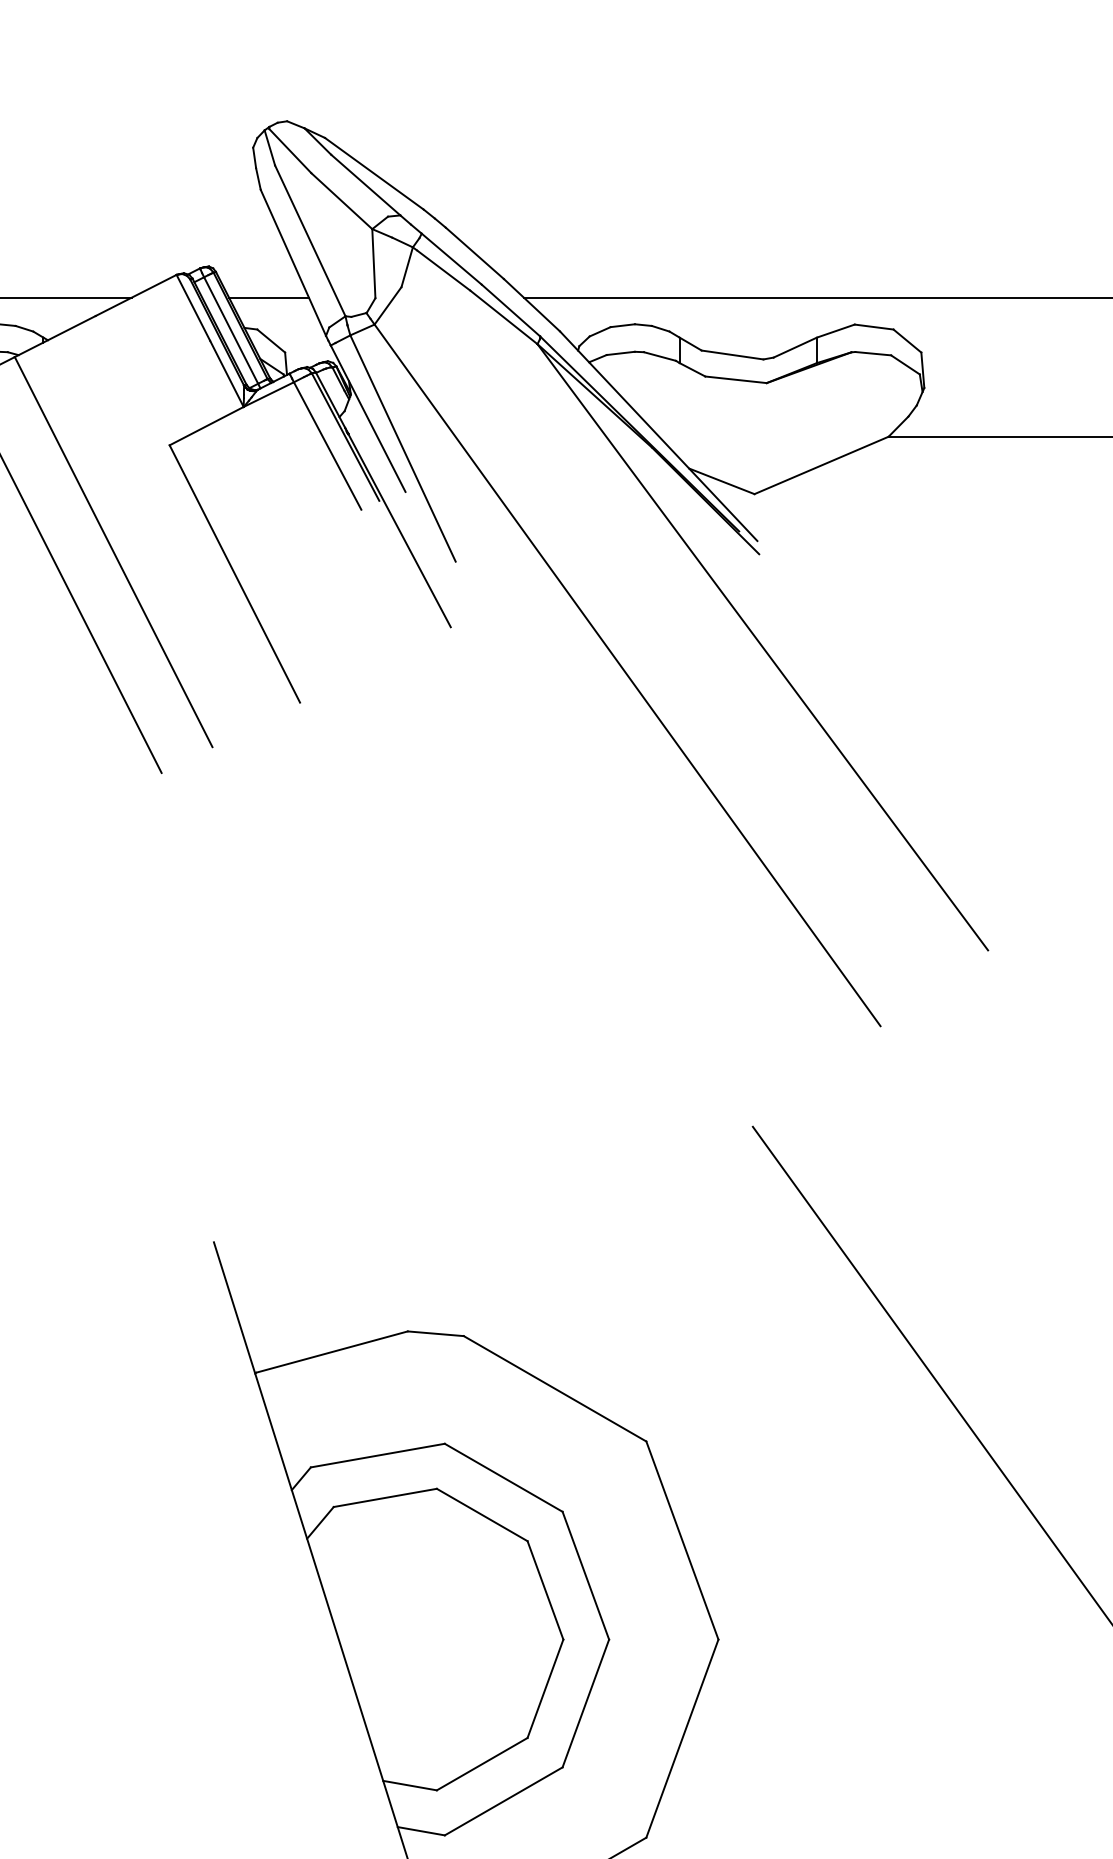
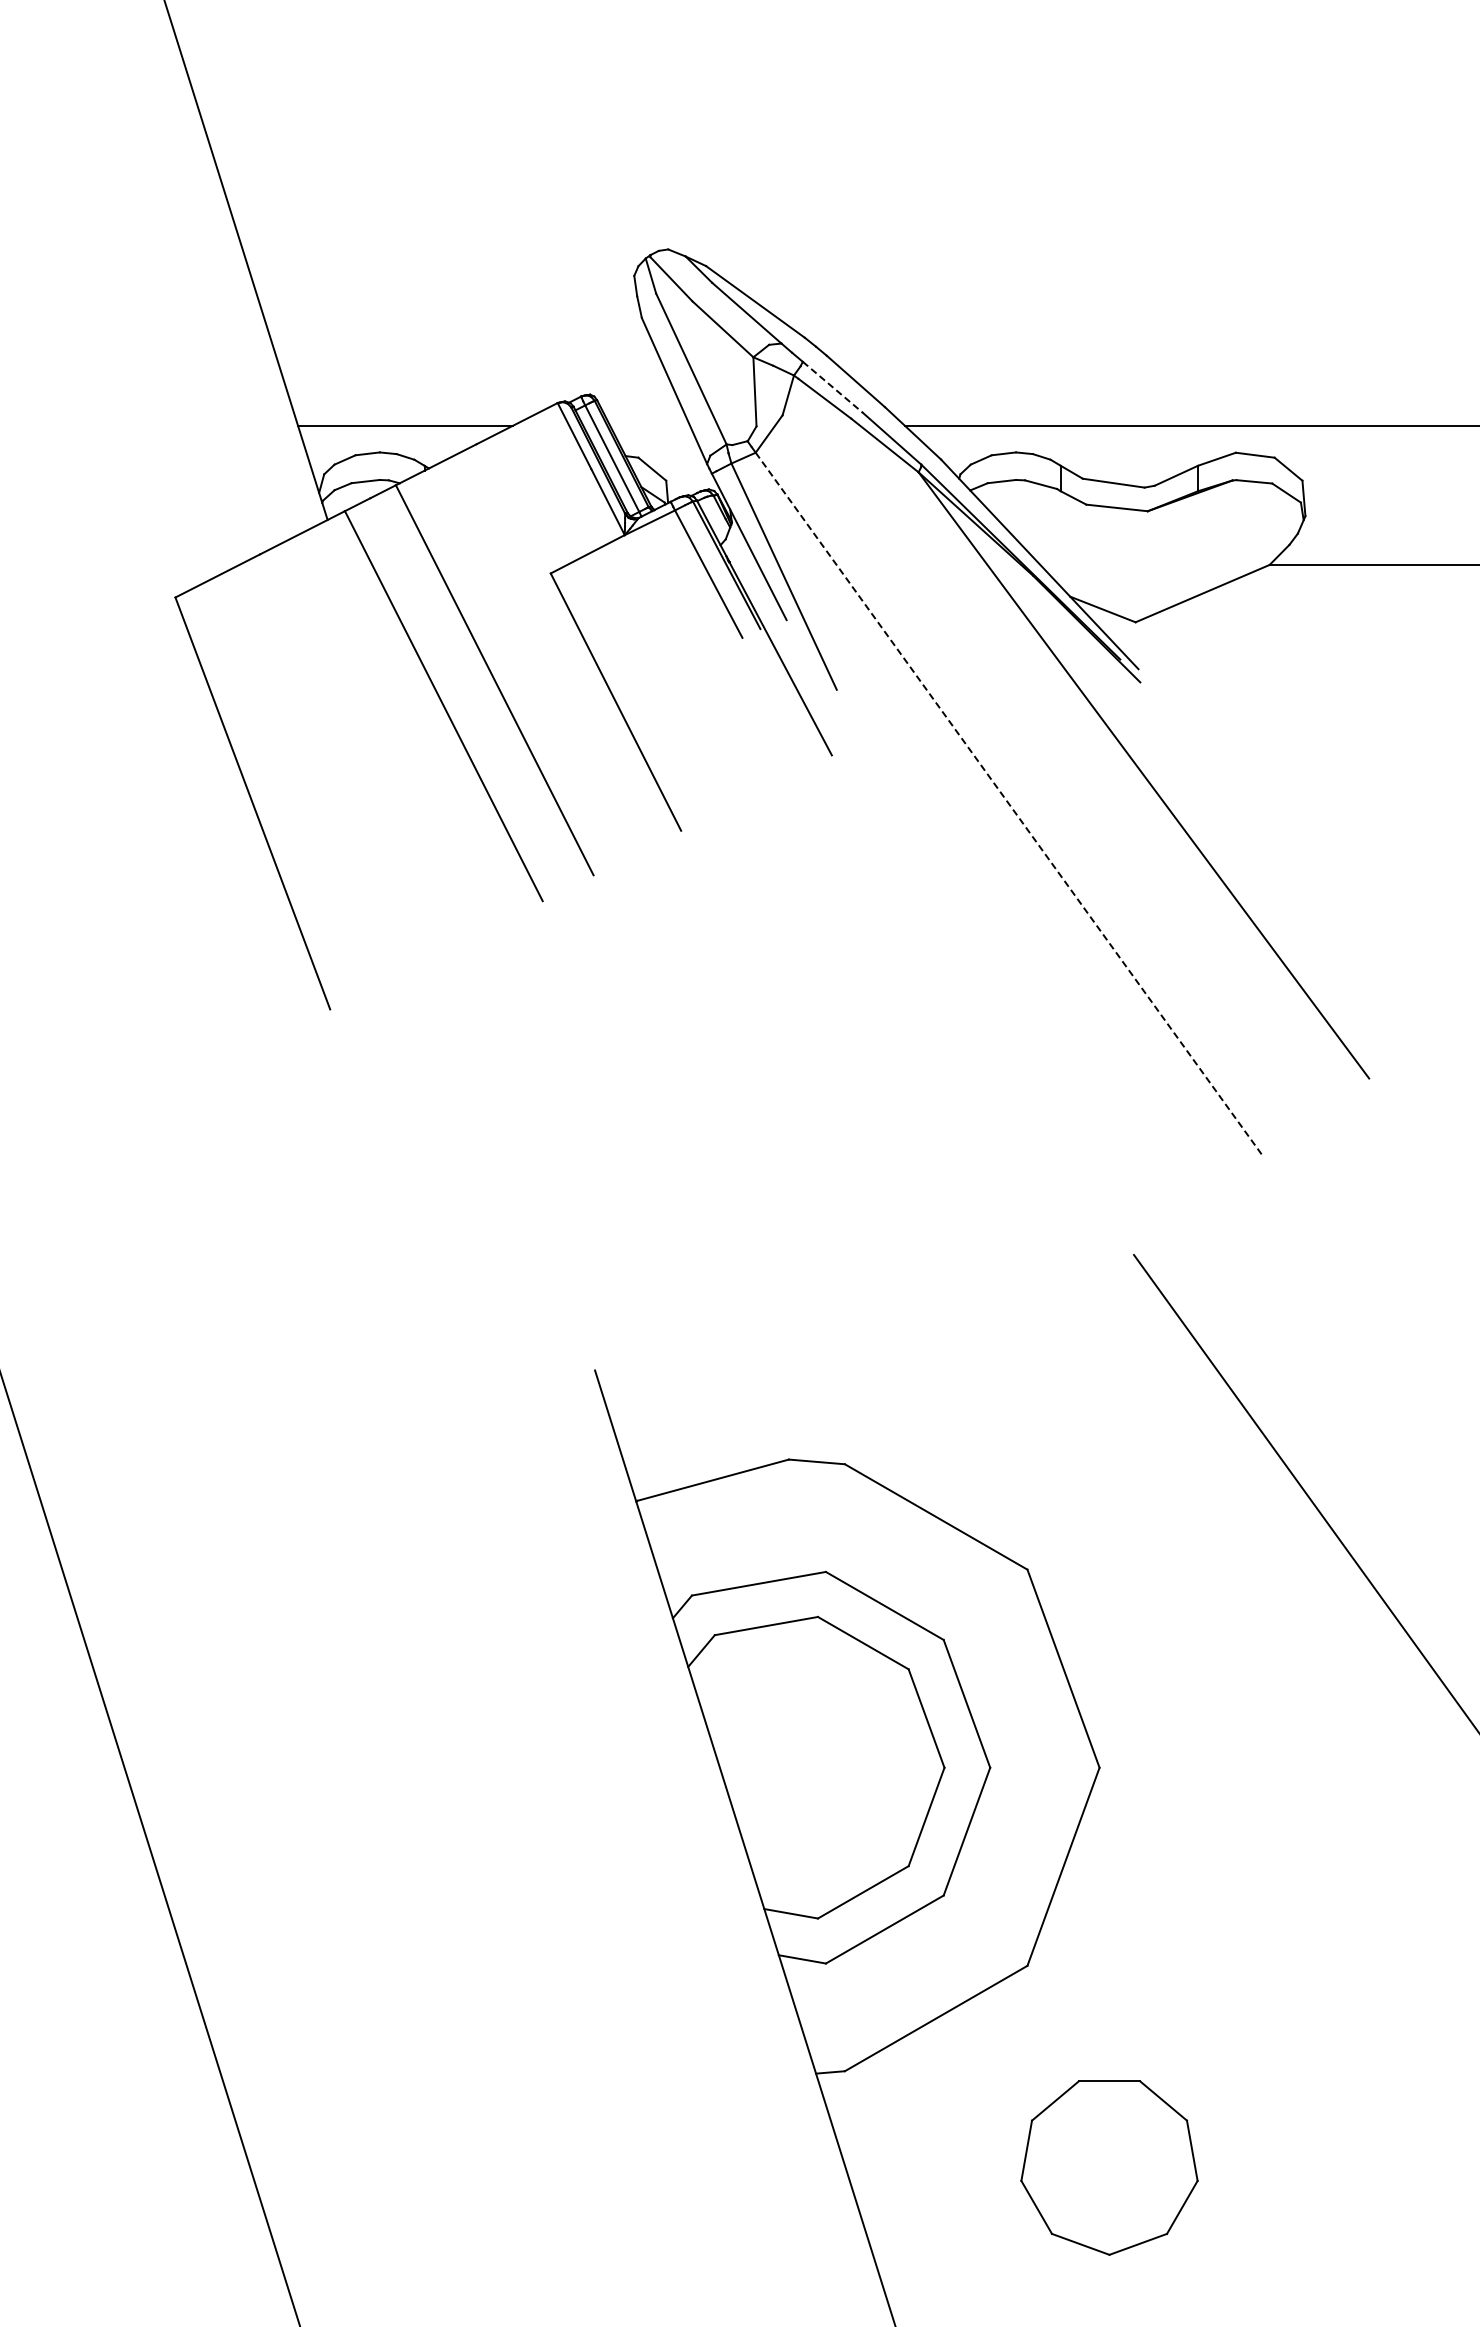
line: (452, 259) -> (833, 387), solid -> dashed
line: (269, 297) -> (650, 425), removed
line: (627, 675) -> (1008, 803), solid -> dashed

